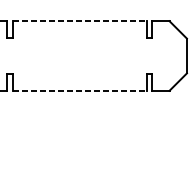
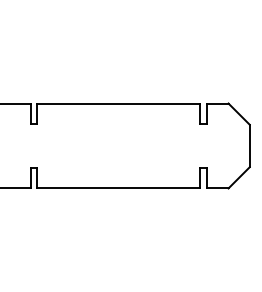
line: (79, 21) -> (118, 103), dashed -> solid
line: (79, 90) -> (118, 188), dashed -> solid

